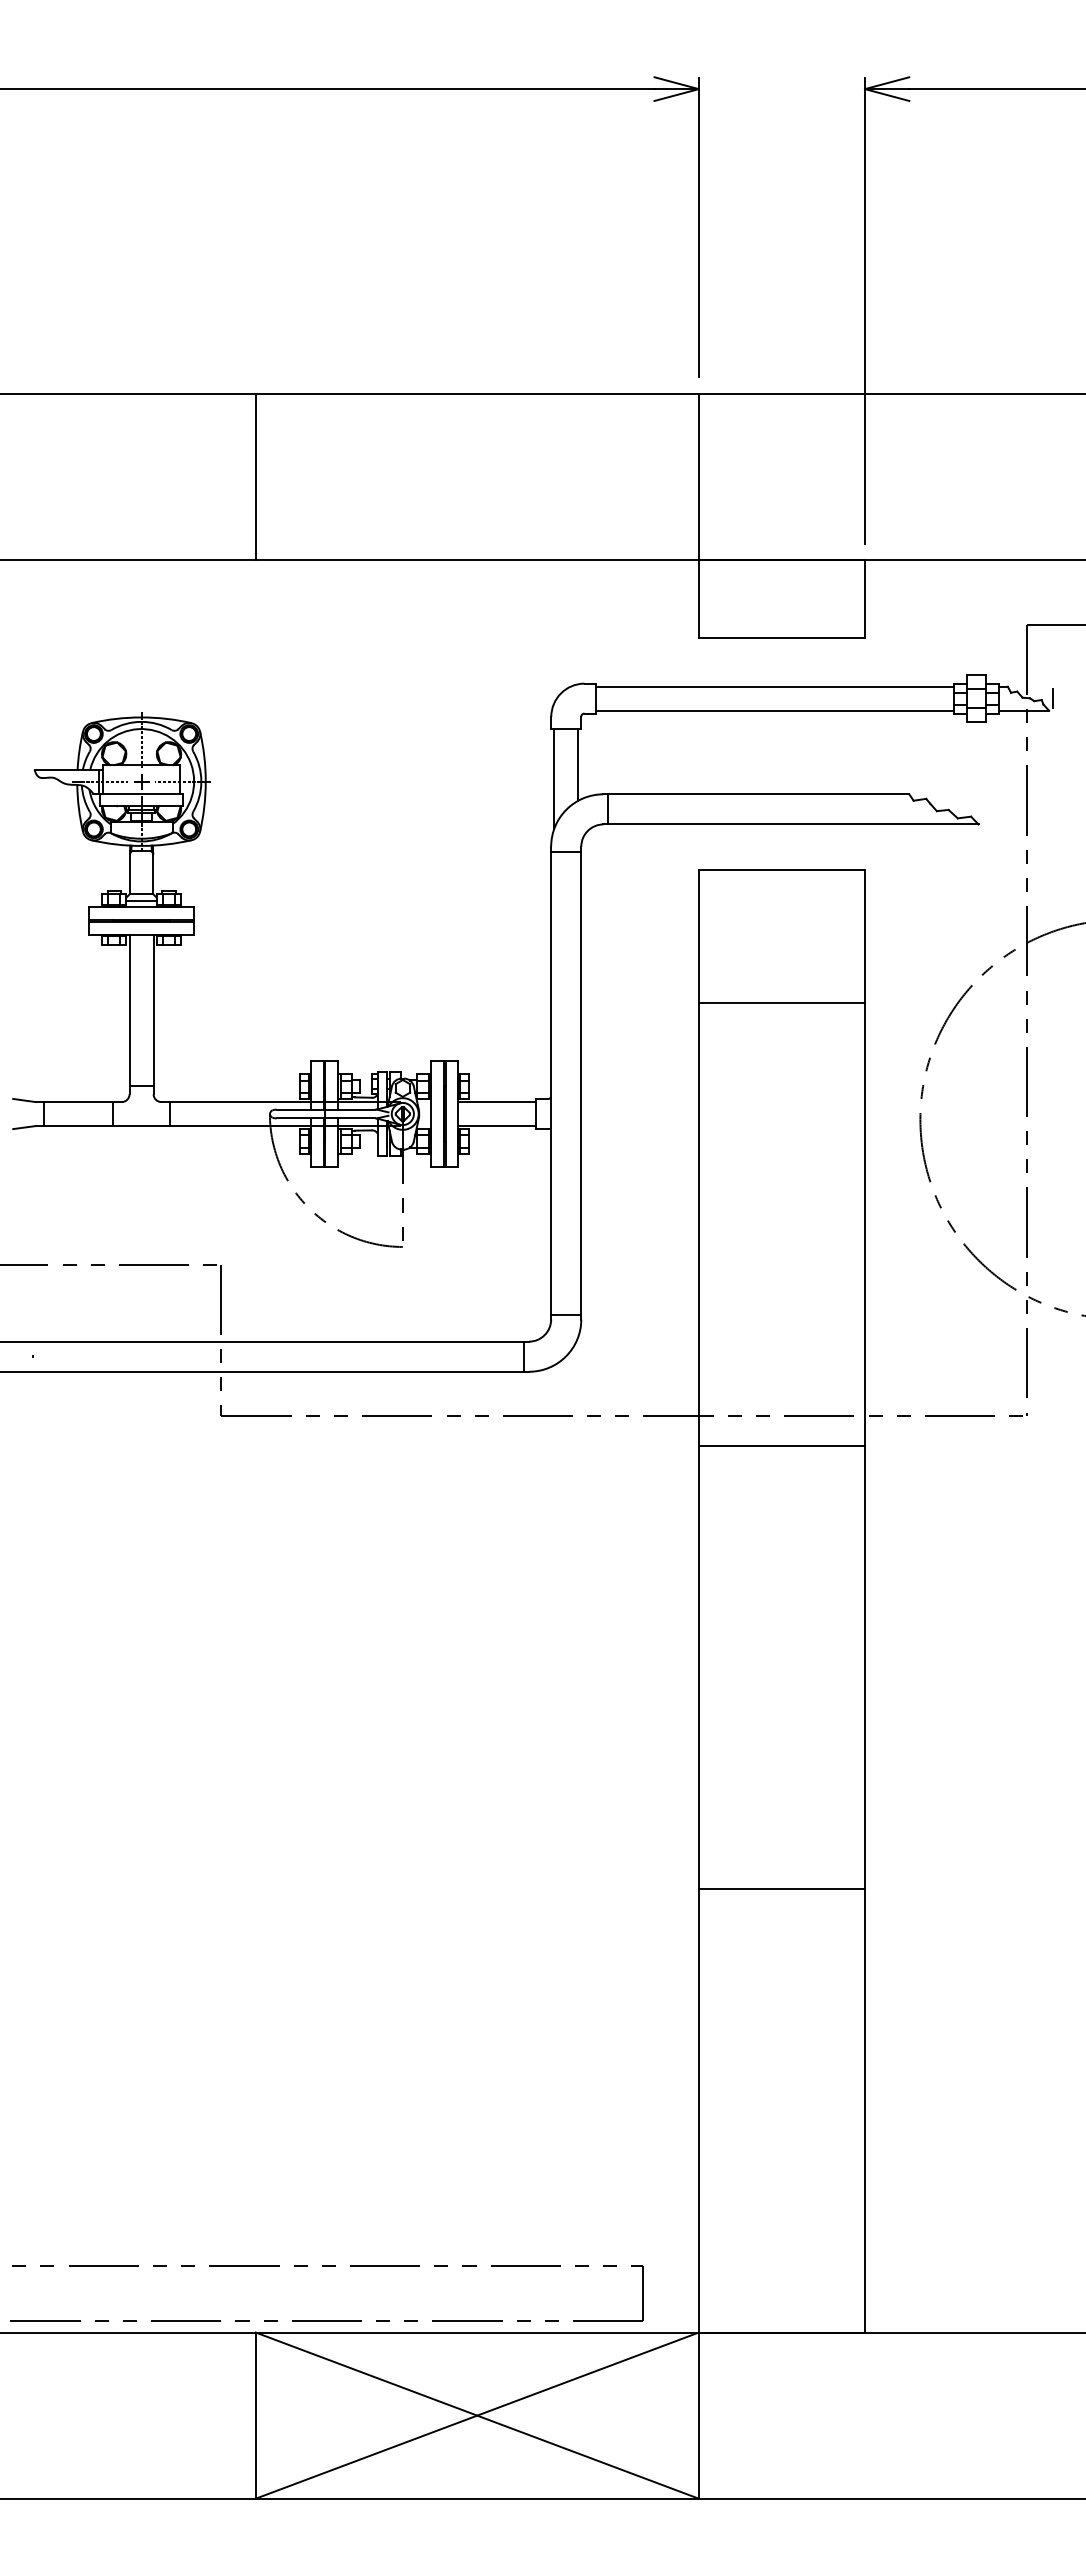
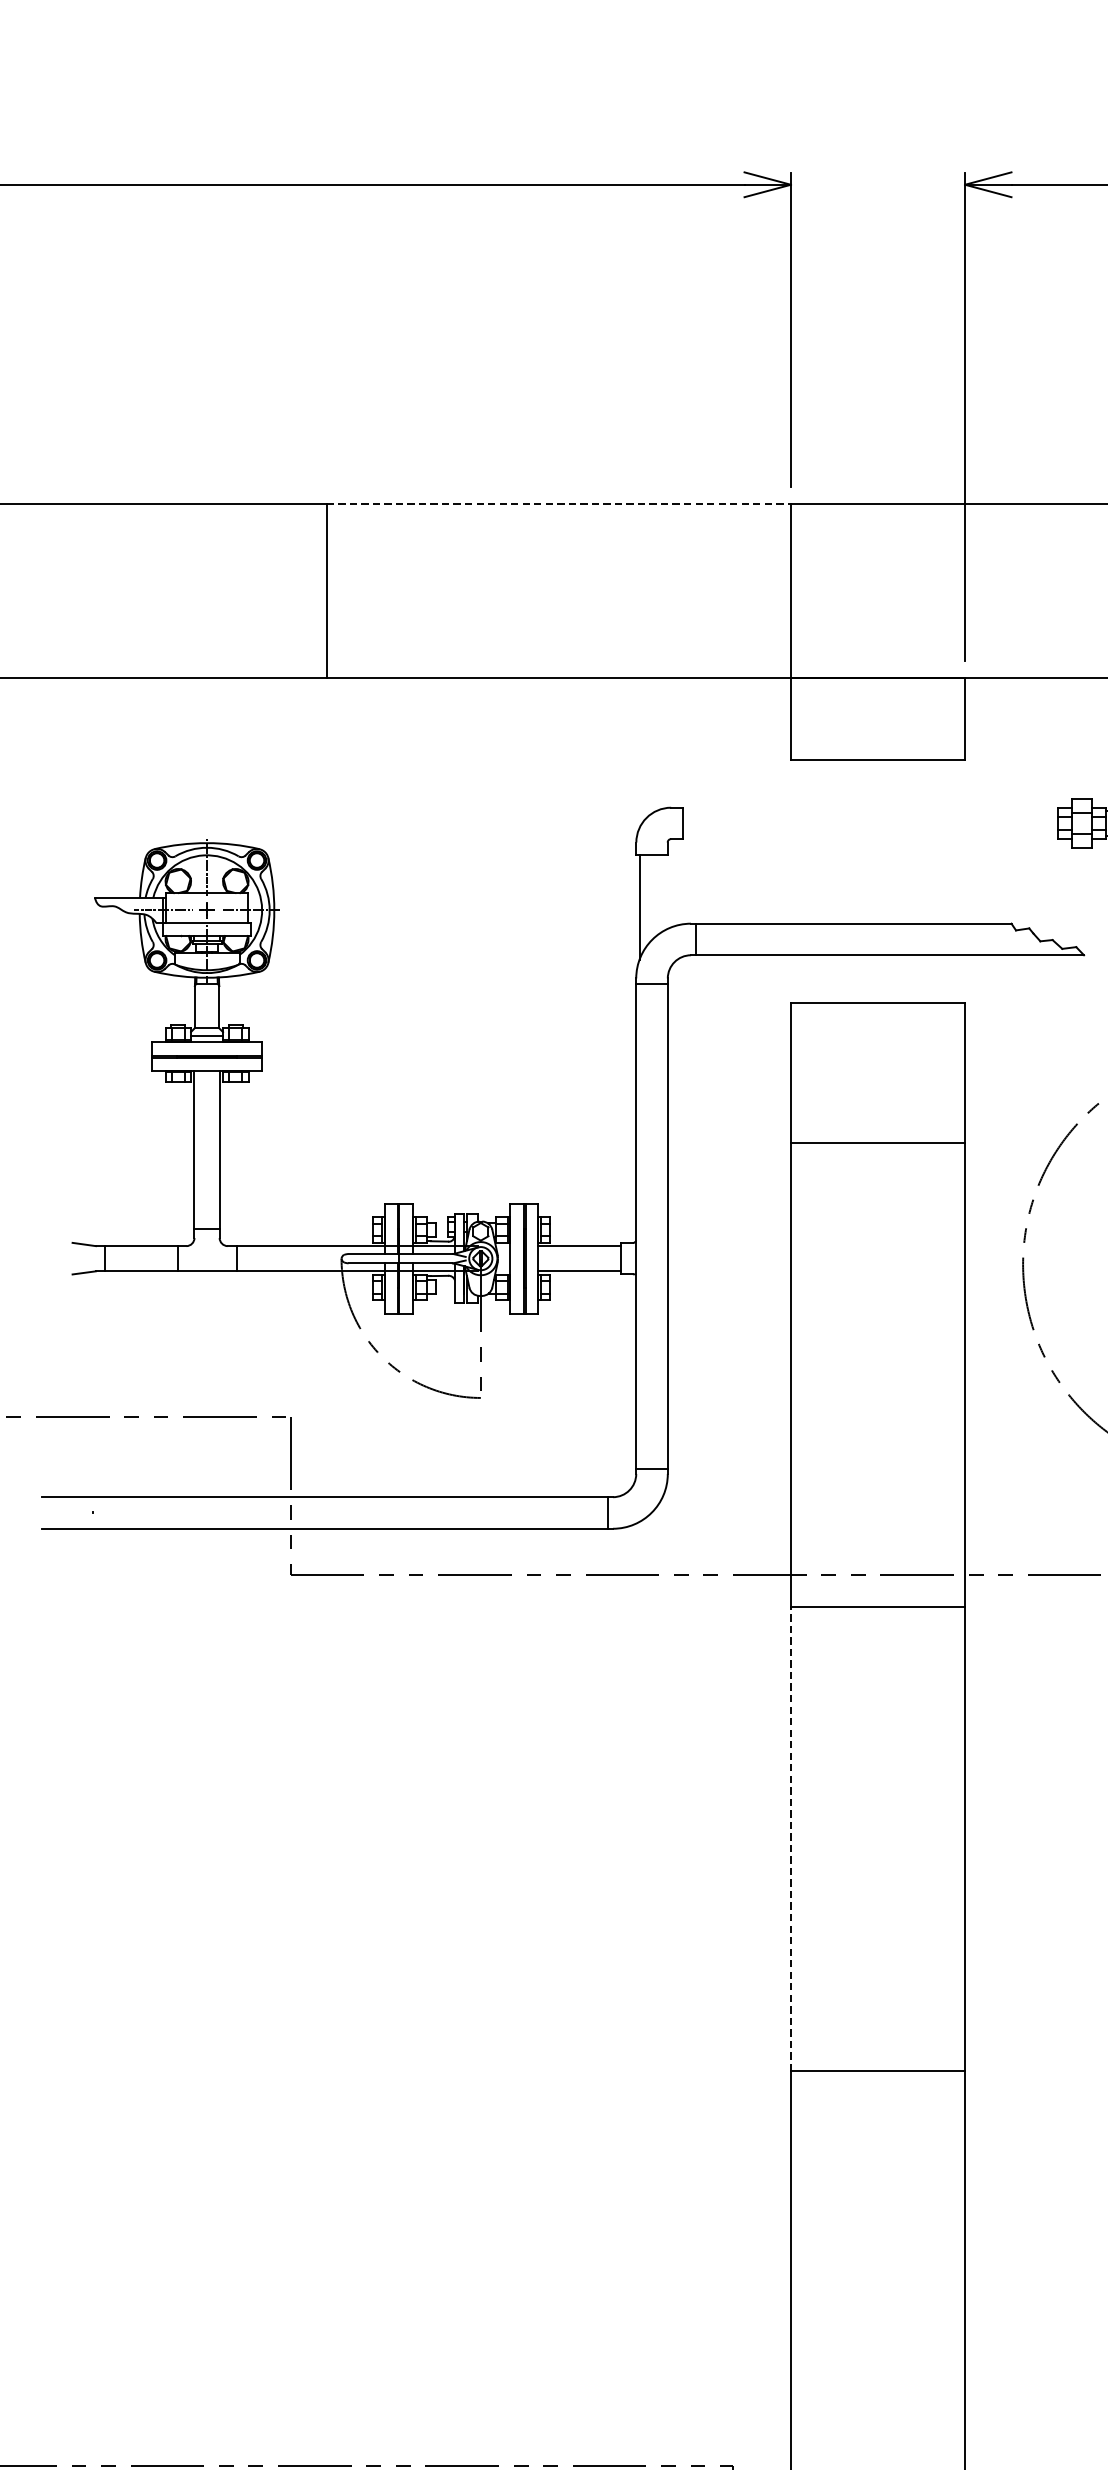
line: (477, 393) -> (559, 503), solid -> dashed
line: (774, 686) -> (870, 810), removed
line: (774, 710) -> (870, 835), removed
line: (578, 764) -> (664, 892), removed
line: (698, 1667) -> (790, 1838), solid -> dashed

